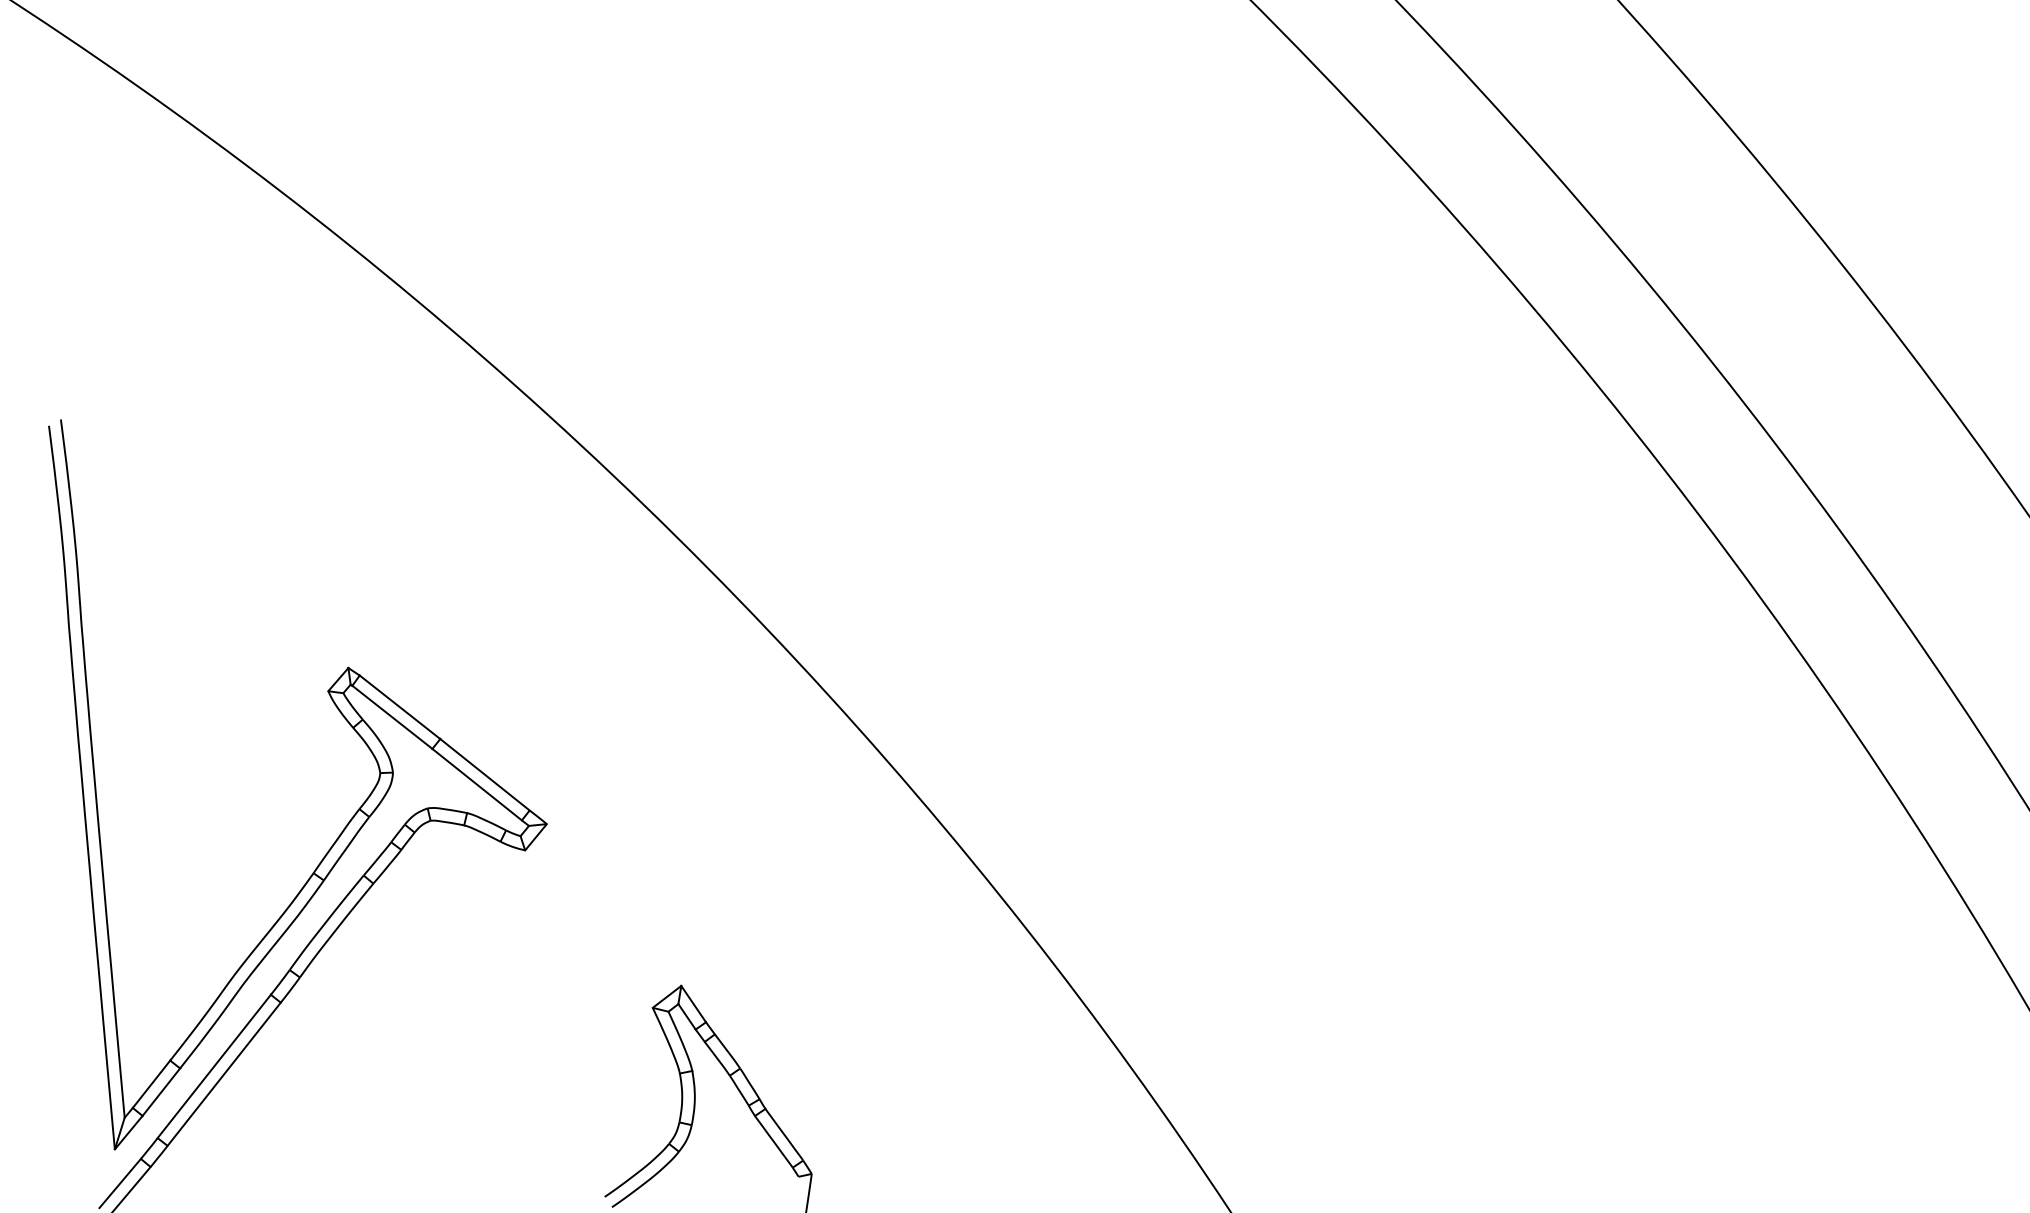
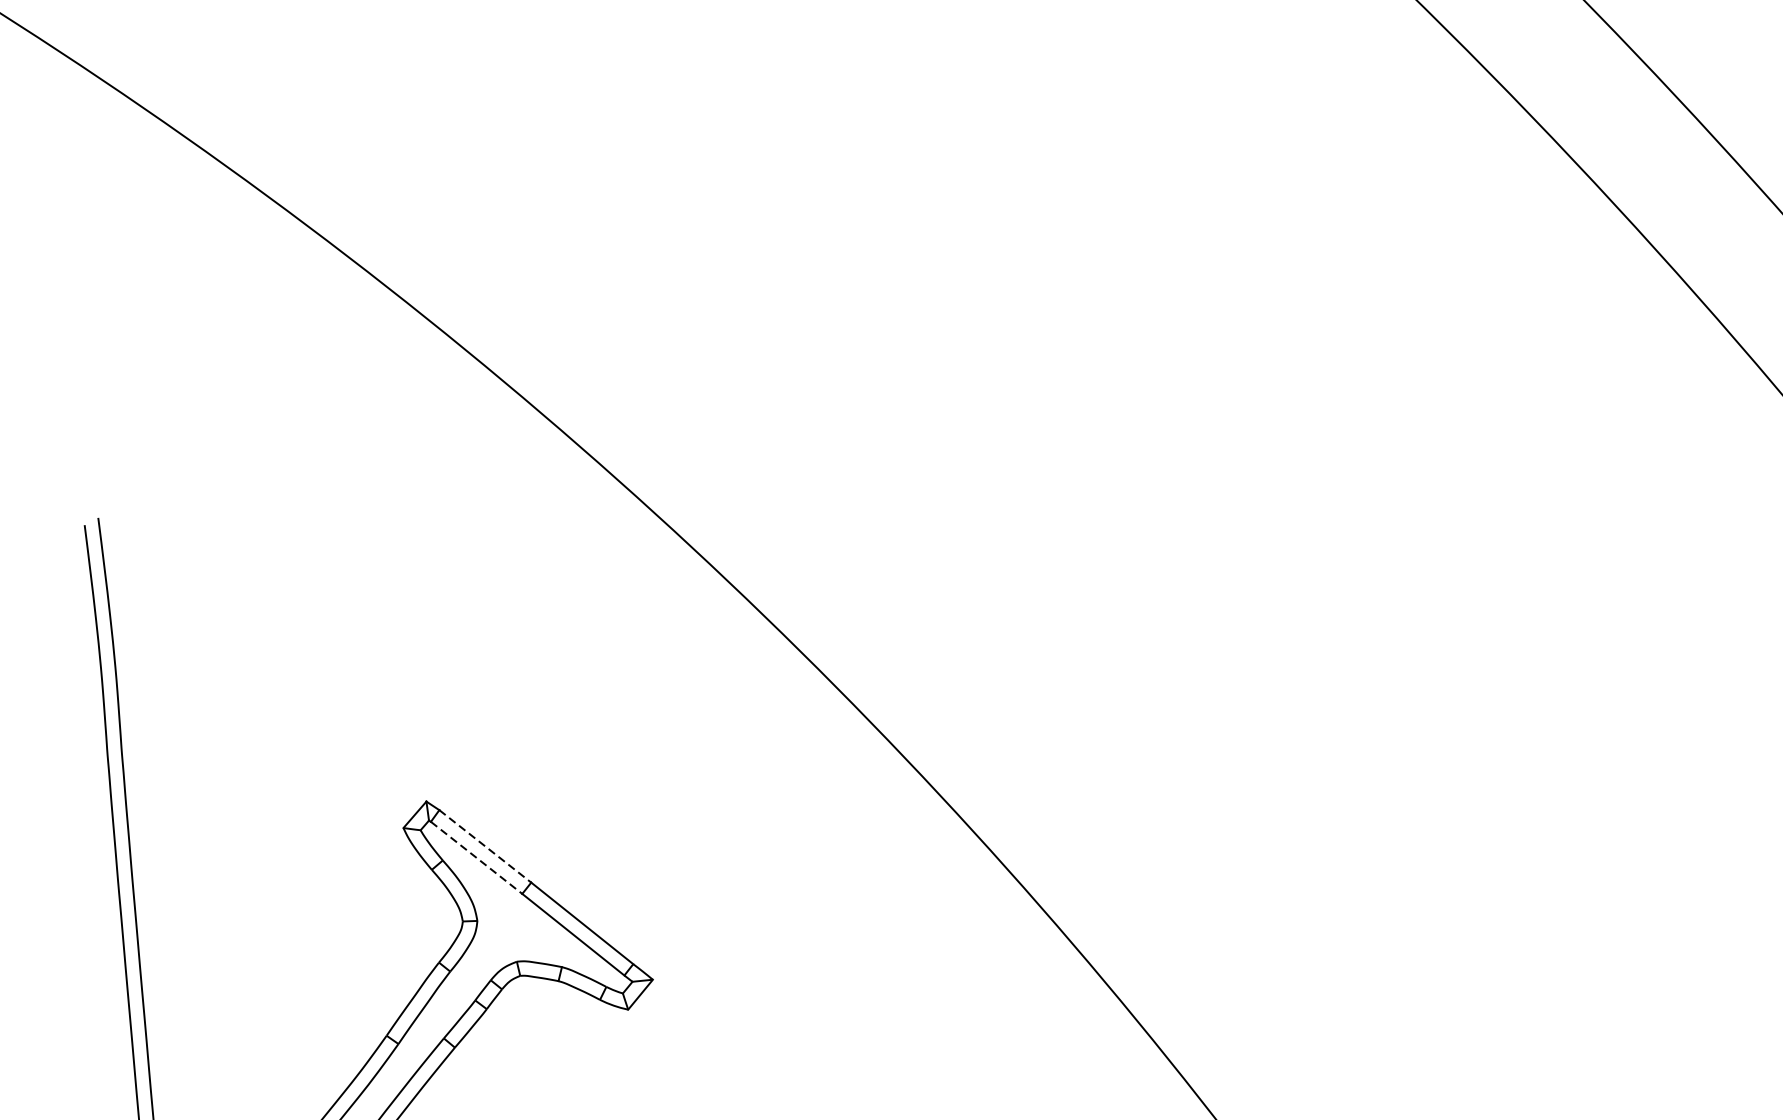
line: (400, 707) -> (485, 846), solid -> dashed
line: (392, 717) -> (476, 858), solid -> dashed

